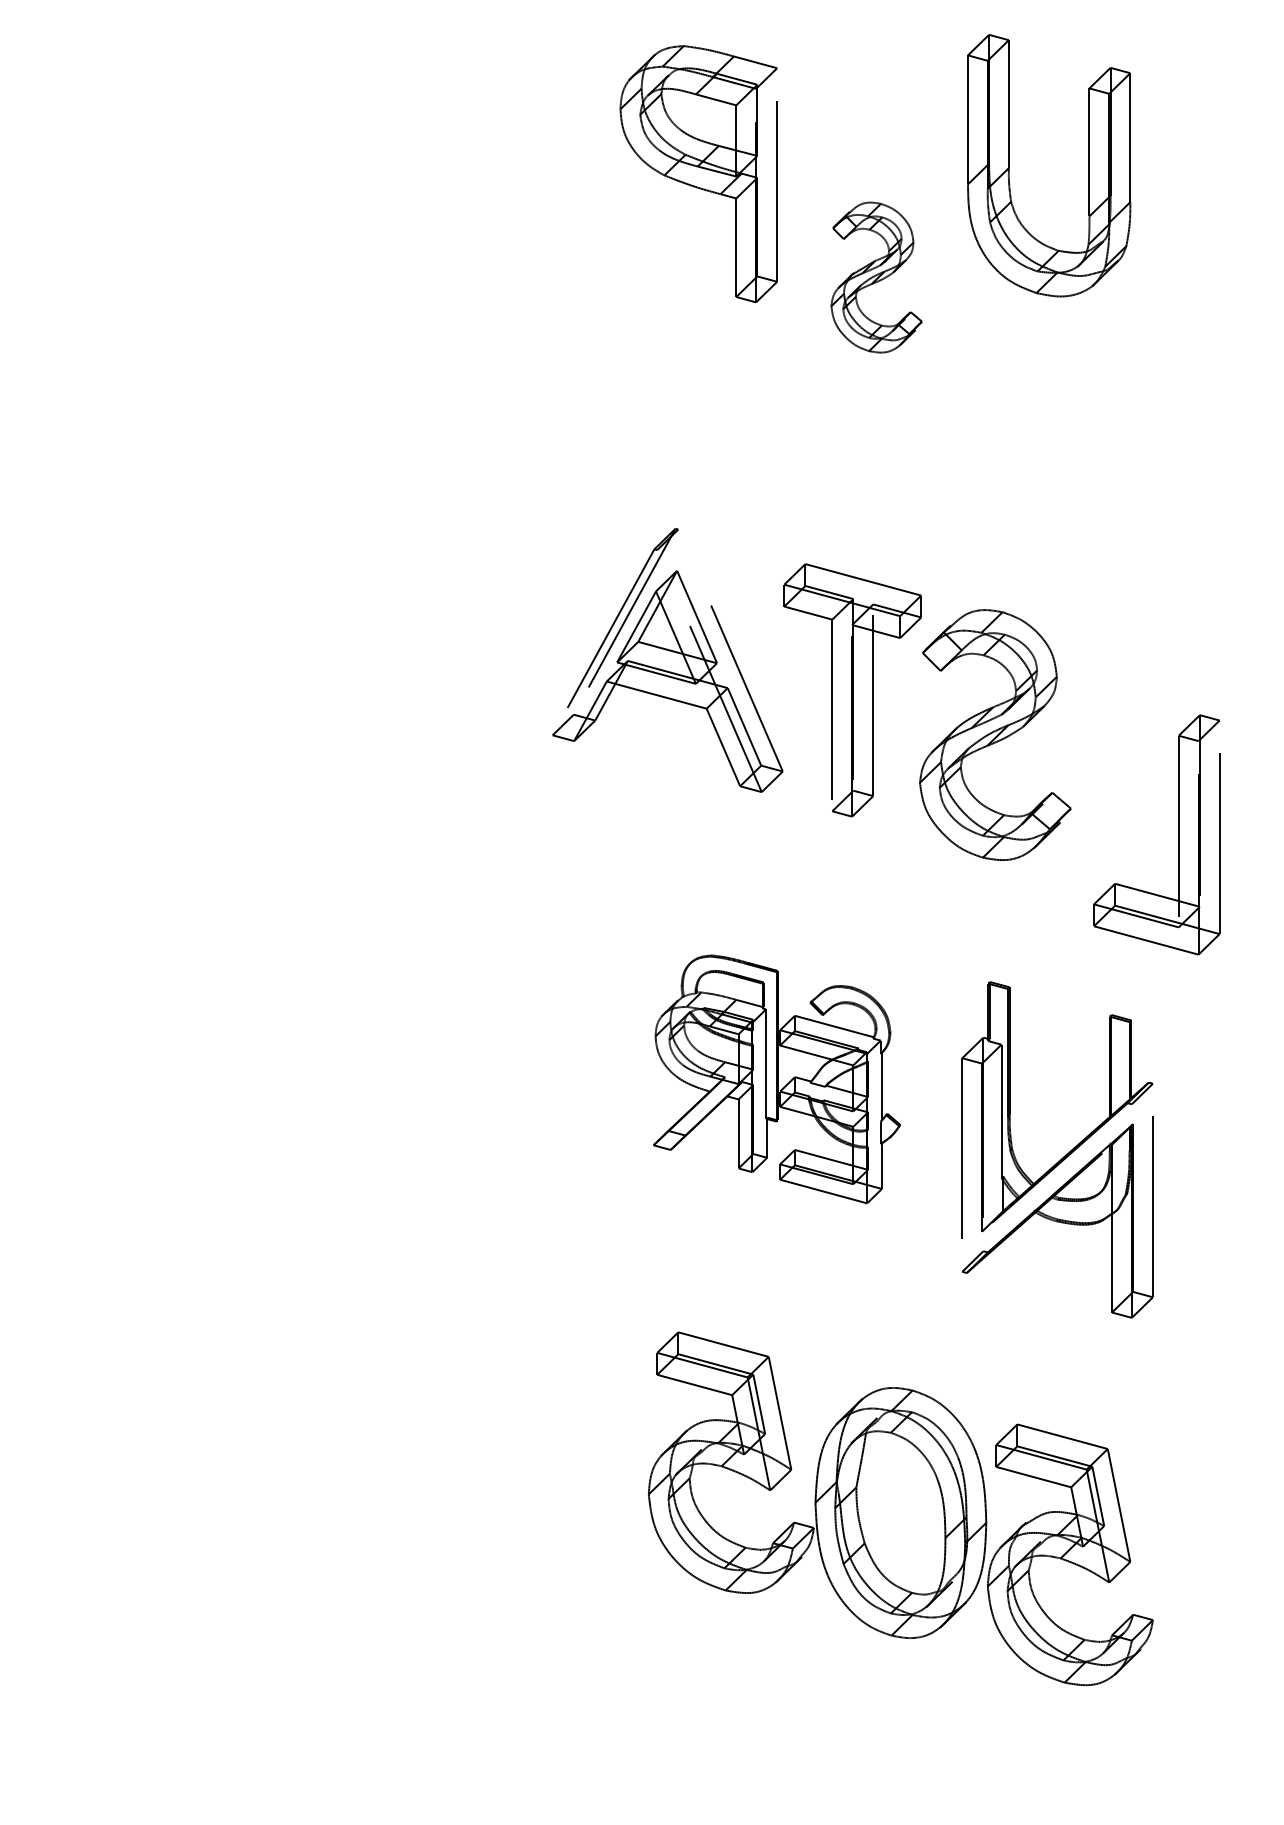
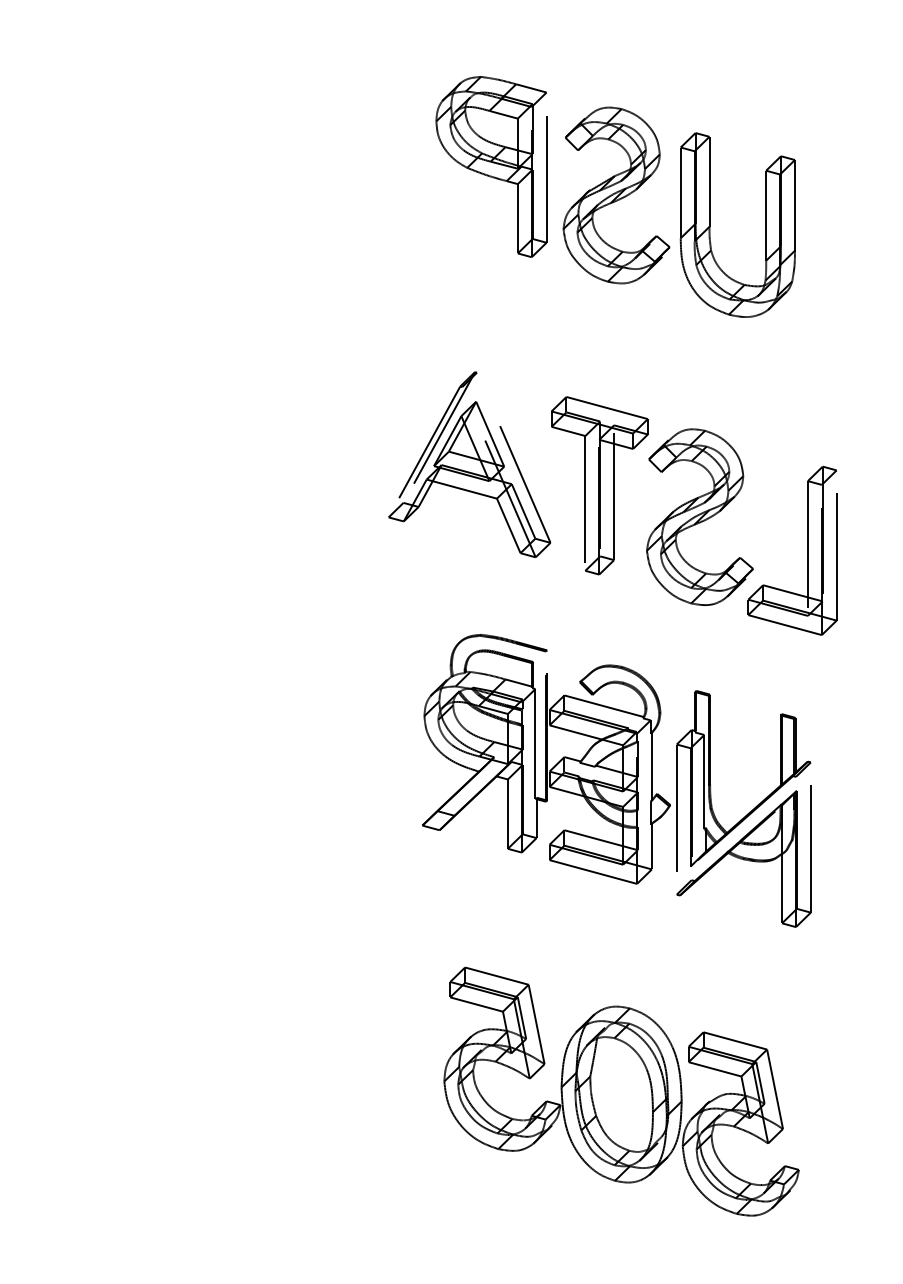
part: (1088, 165) -> (765, 224), moved
part: (698, 174) -> (491, 167), moved
part: (876, 277) -> (616, 195), size x1.67
part: (1178, 834) -> (807, 550), moved
part: (776, 1079) -> (546, 759), size x1.43
part: (900, 1508) -> (621, 1091), moved

